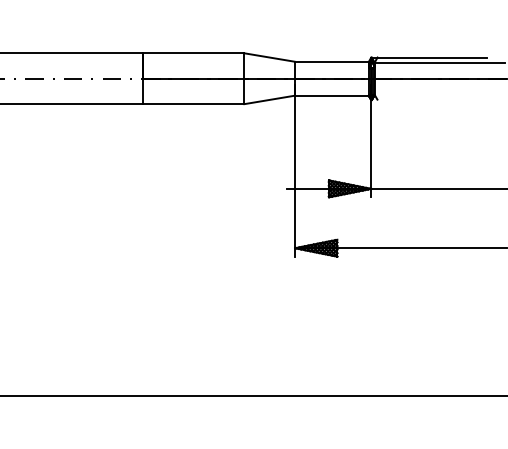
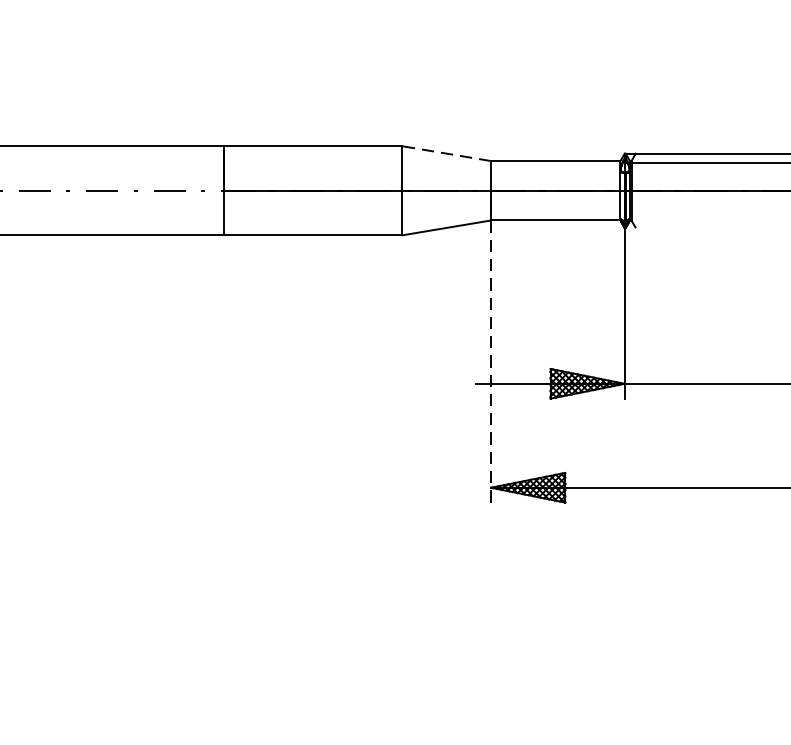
line: (269, 57) -> (446, 153), solid -> dashed
line: (295, 171) -> (491, 353), solid -> dashed

